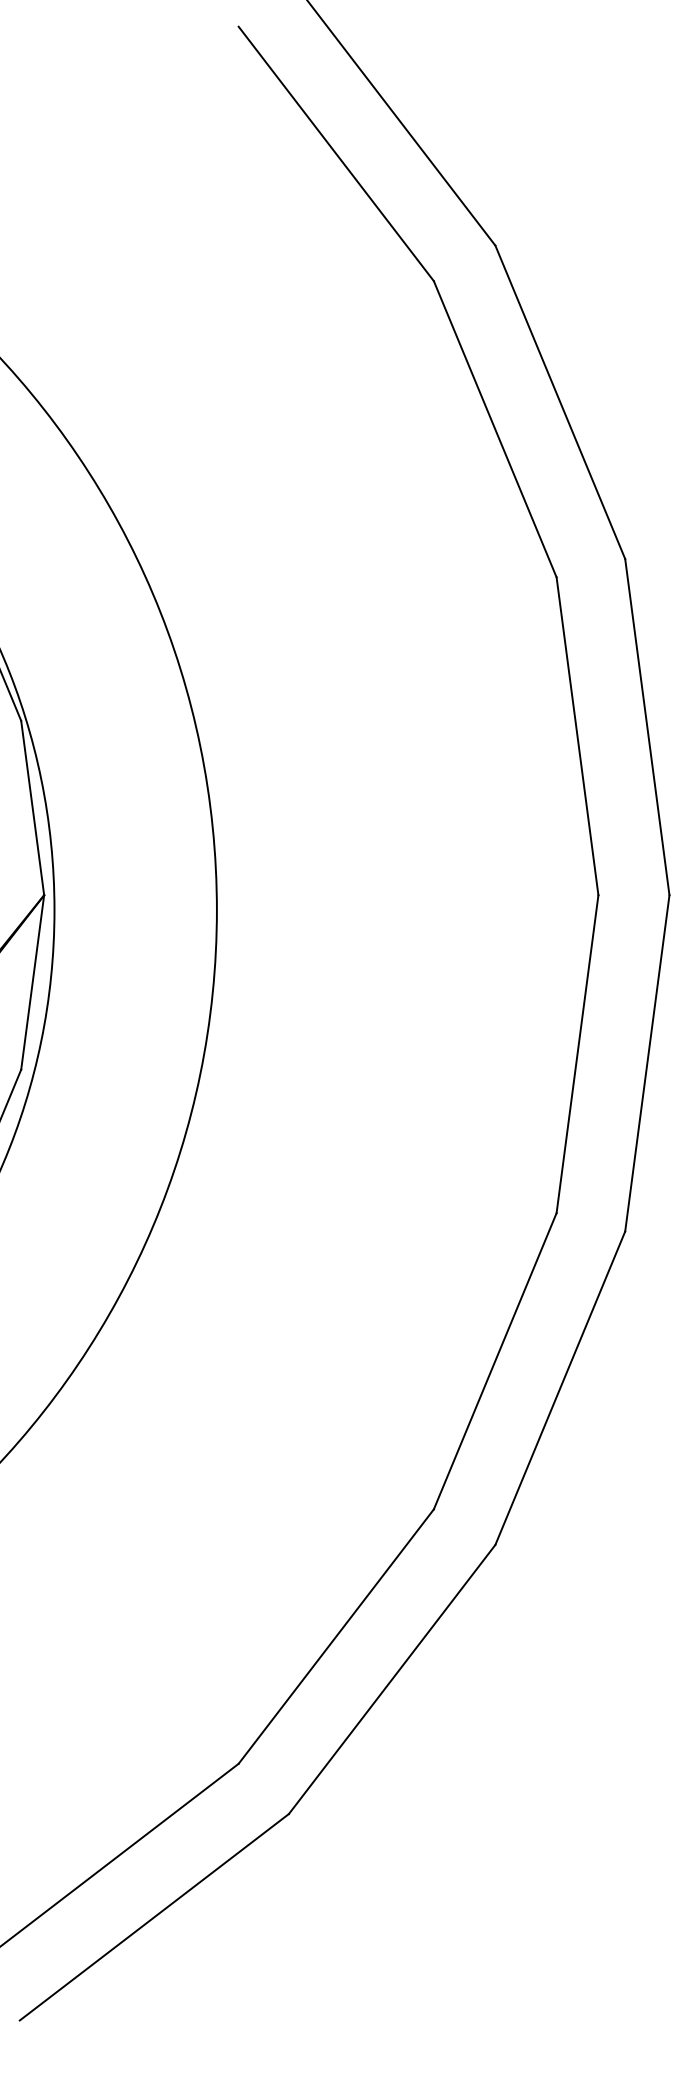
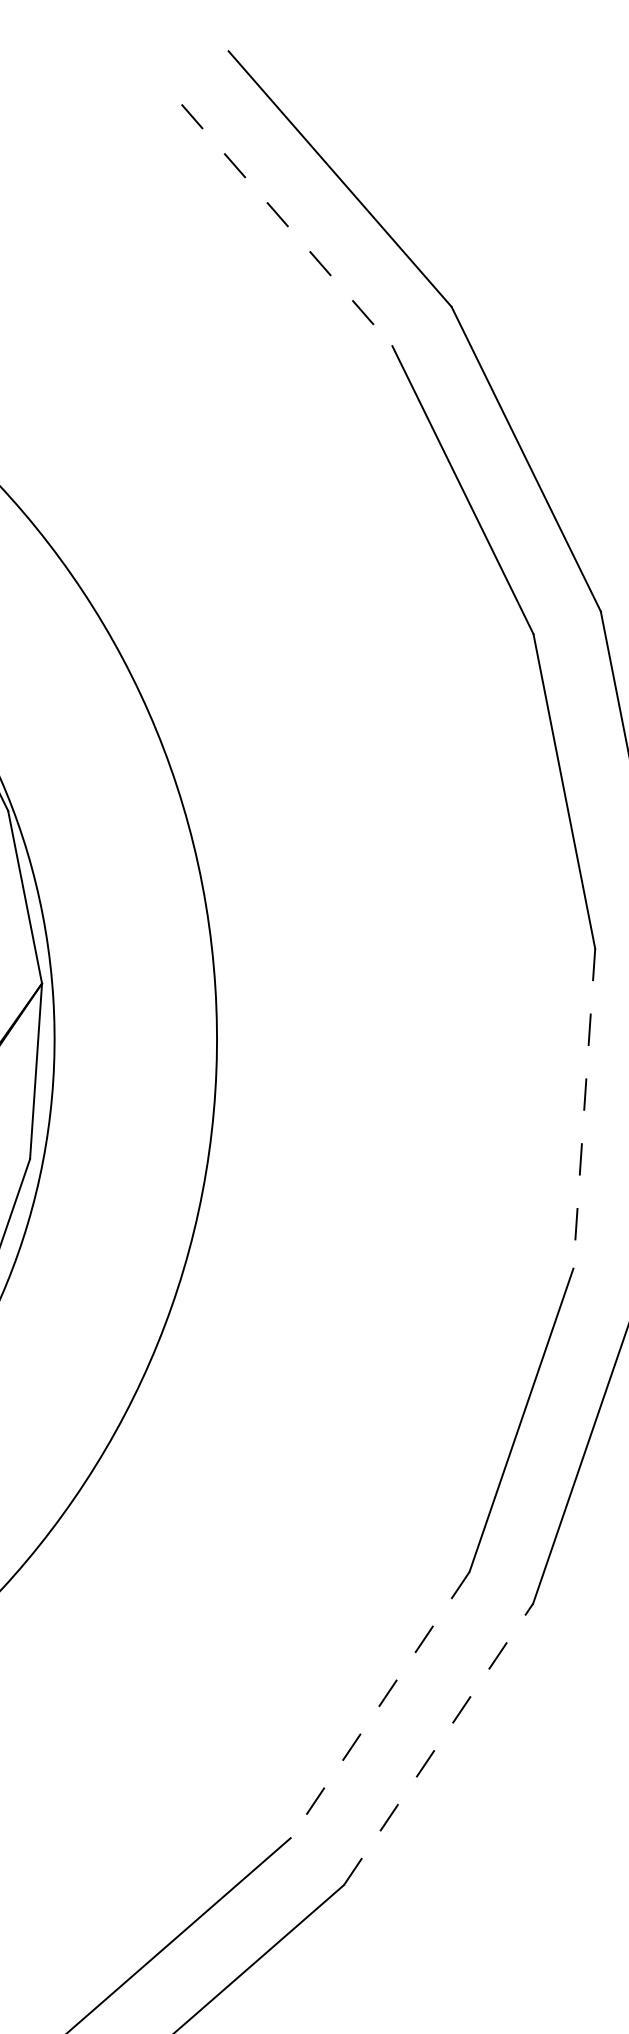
line: (336, 154) -> (287, 225), solid -> dashed
line: (577, 1054) -> (584, 1108), solid -> dashed
line: (335, 1636) -> (379, 1705), solid -> dashed
line: (392, 1679) -> (438, 1744), solid -> dashed

